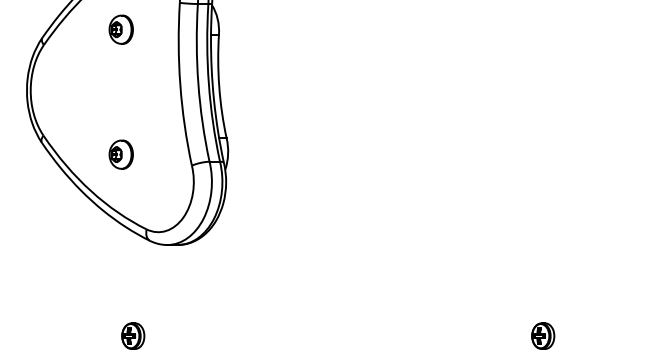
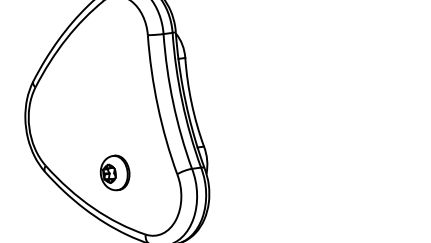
part: (120, 29) -> (99, 65), removed
part: (120, 154) -> (114, 172), size x1.4

